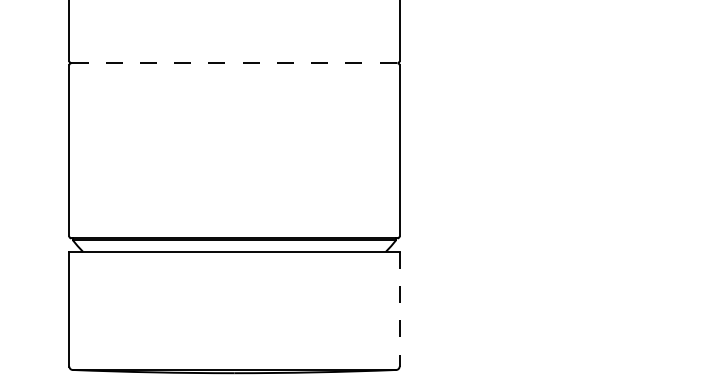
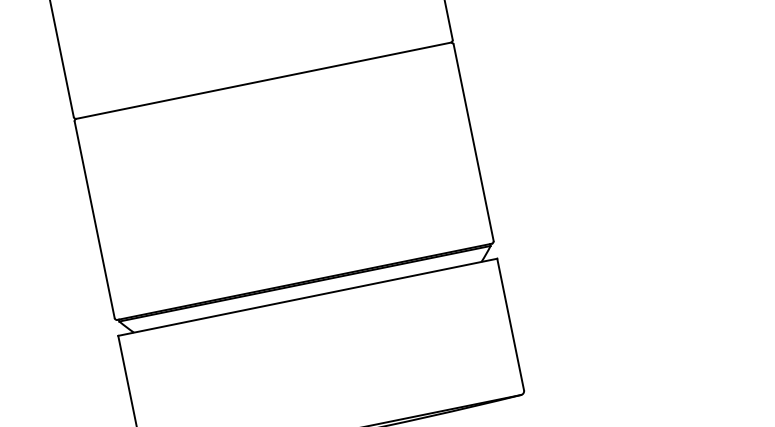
line: (235, 63) -> (264, 80), dashed -> solid
line: (399, 309) -> (510, 324), dashed -> solid

